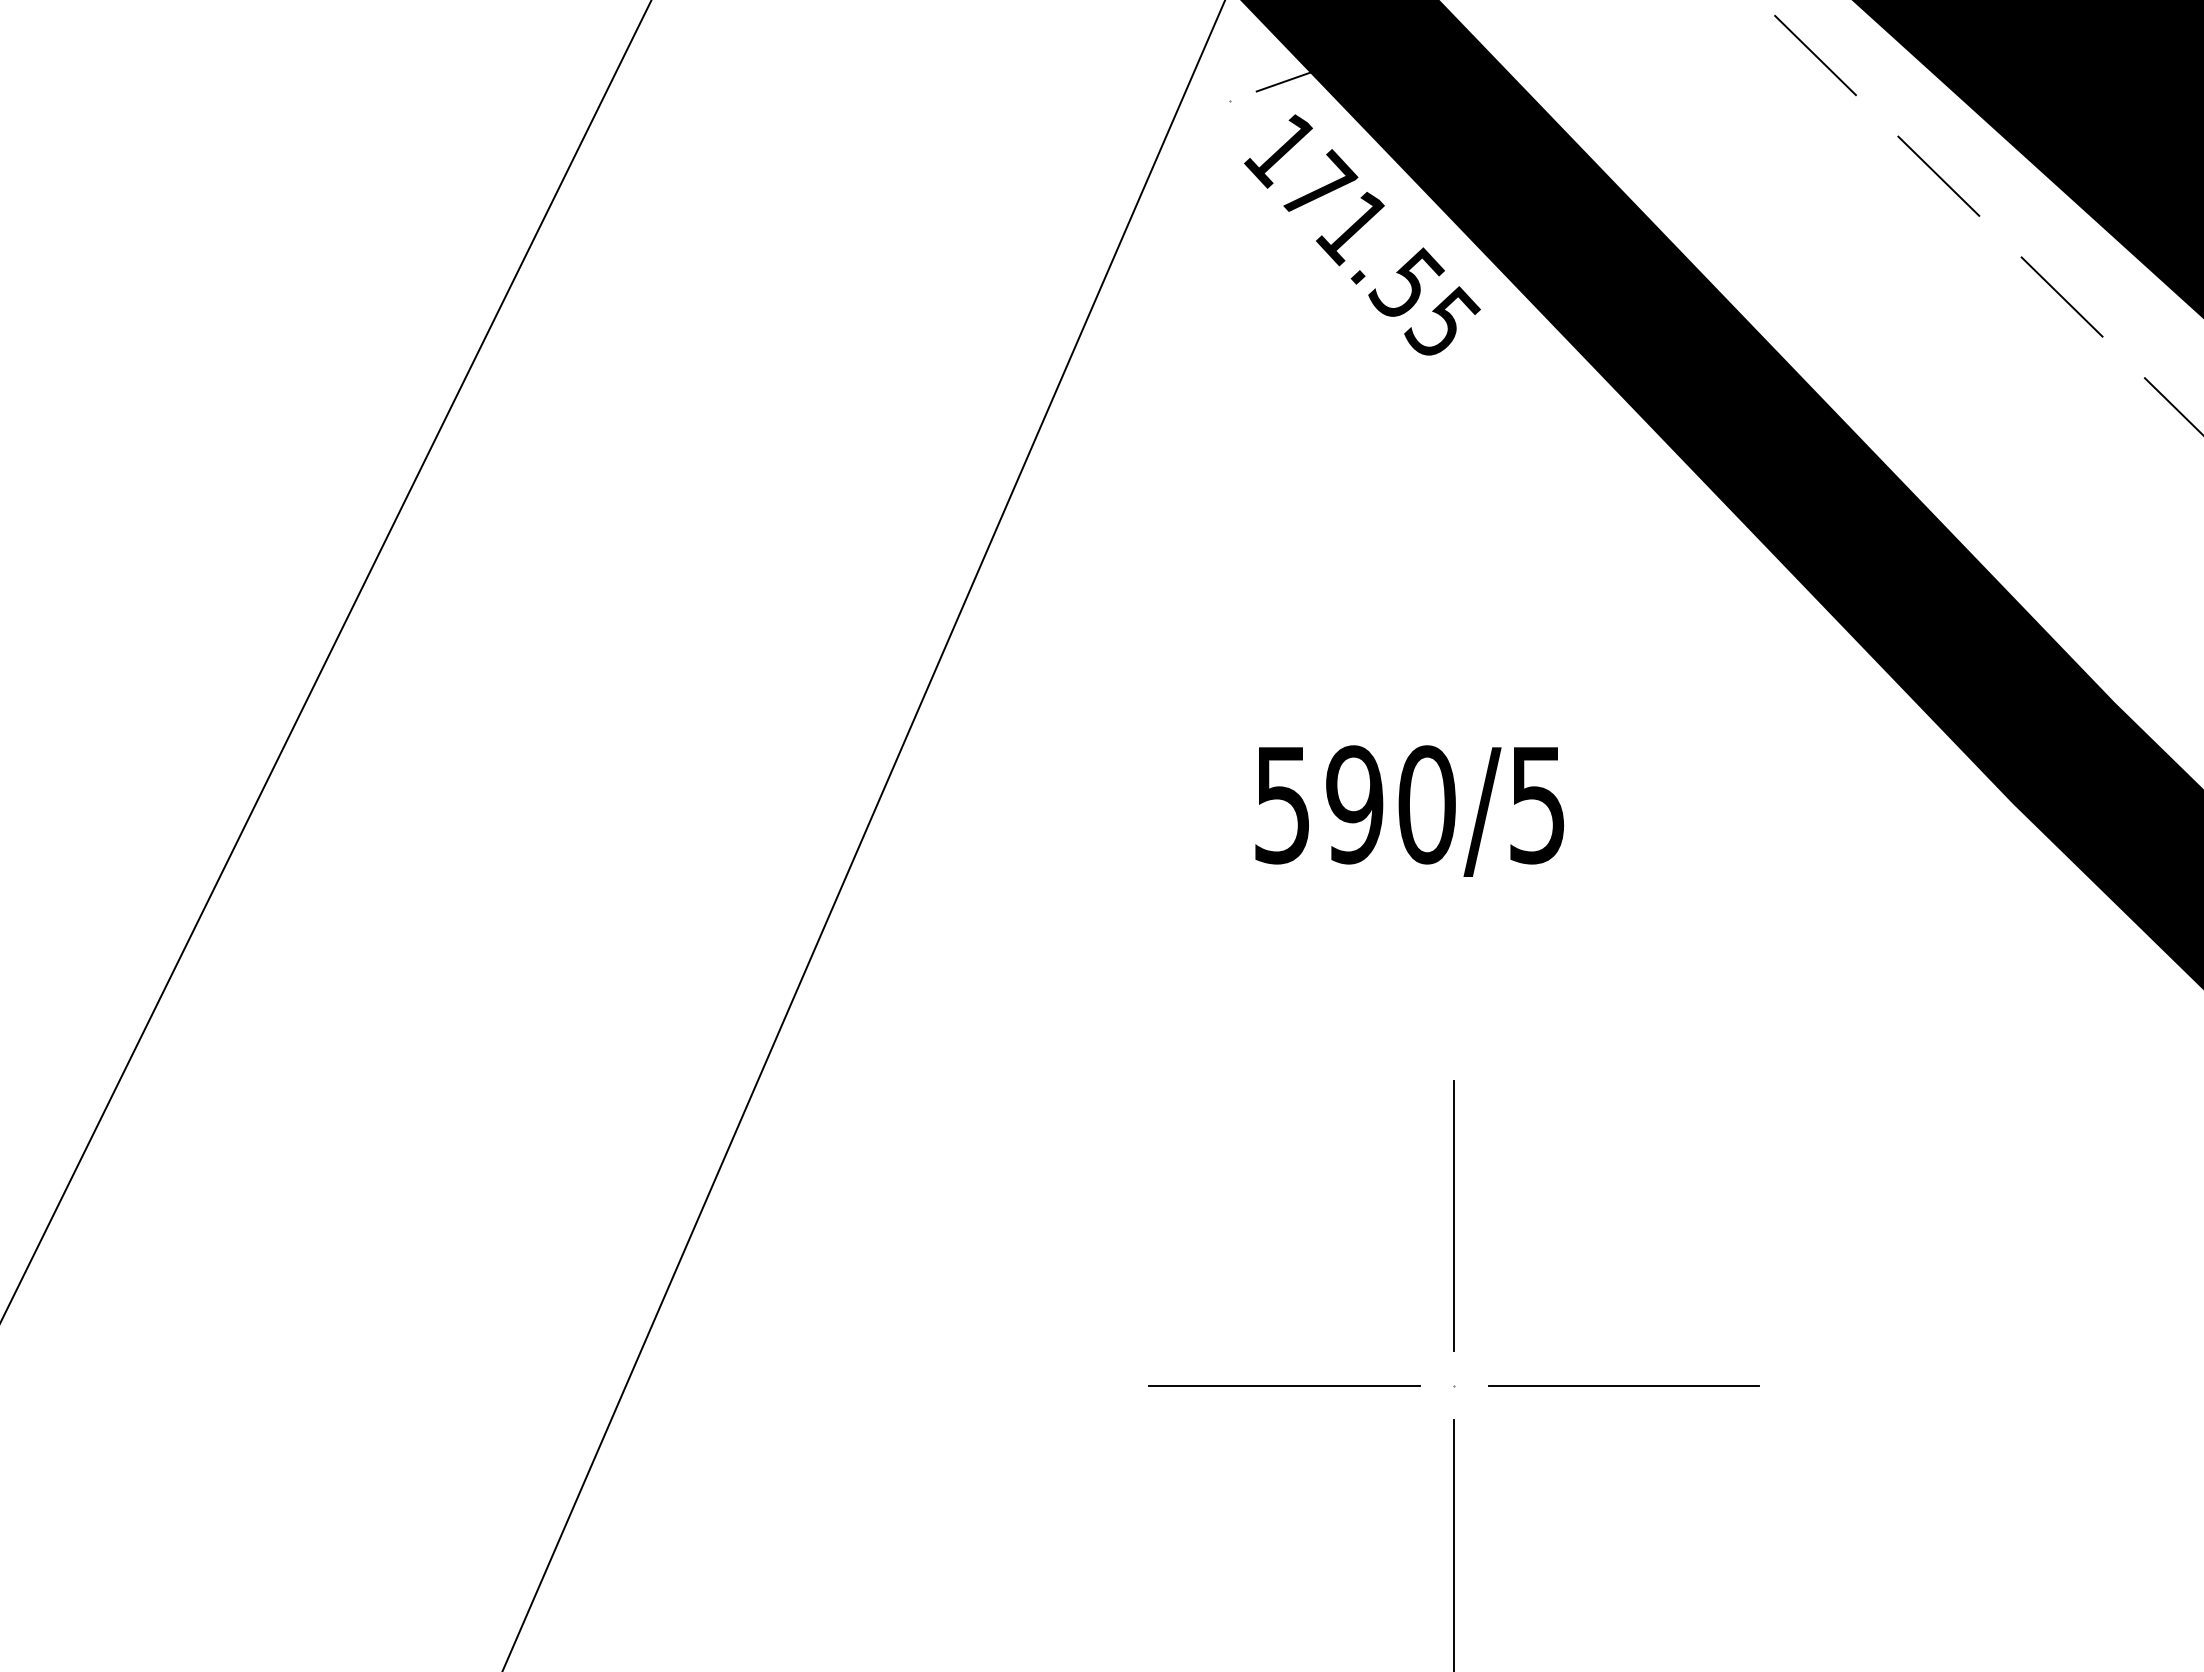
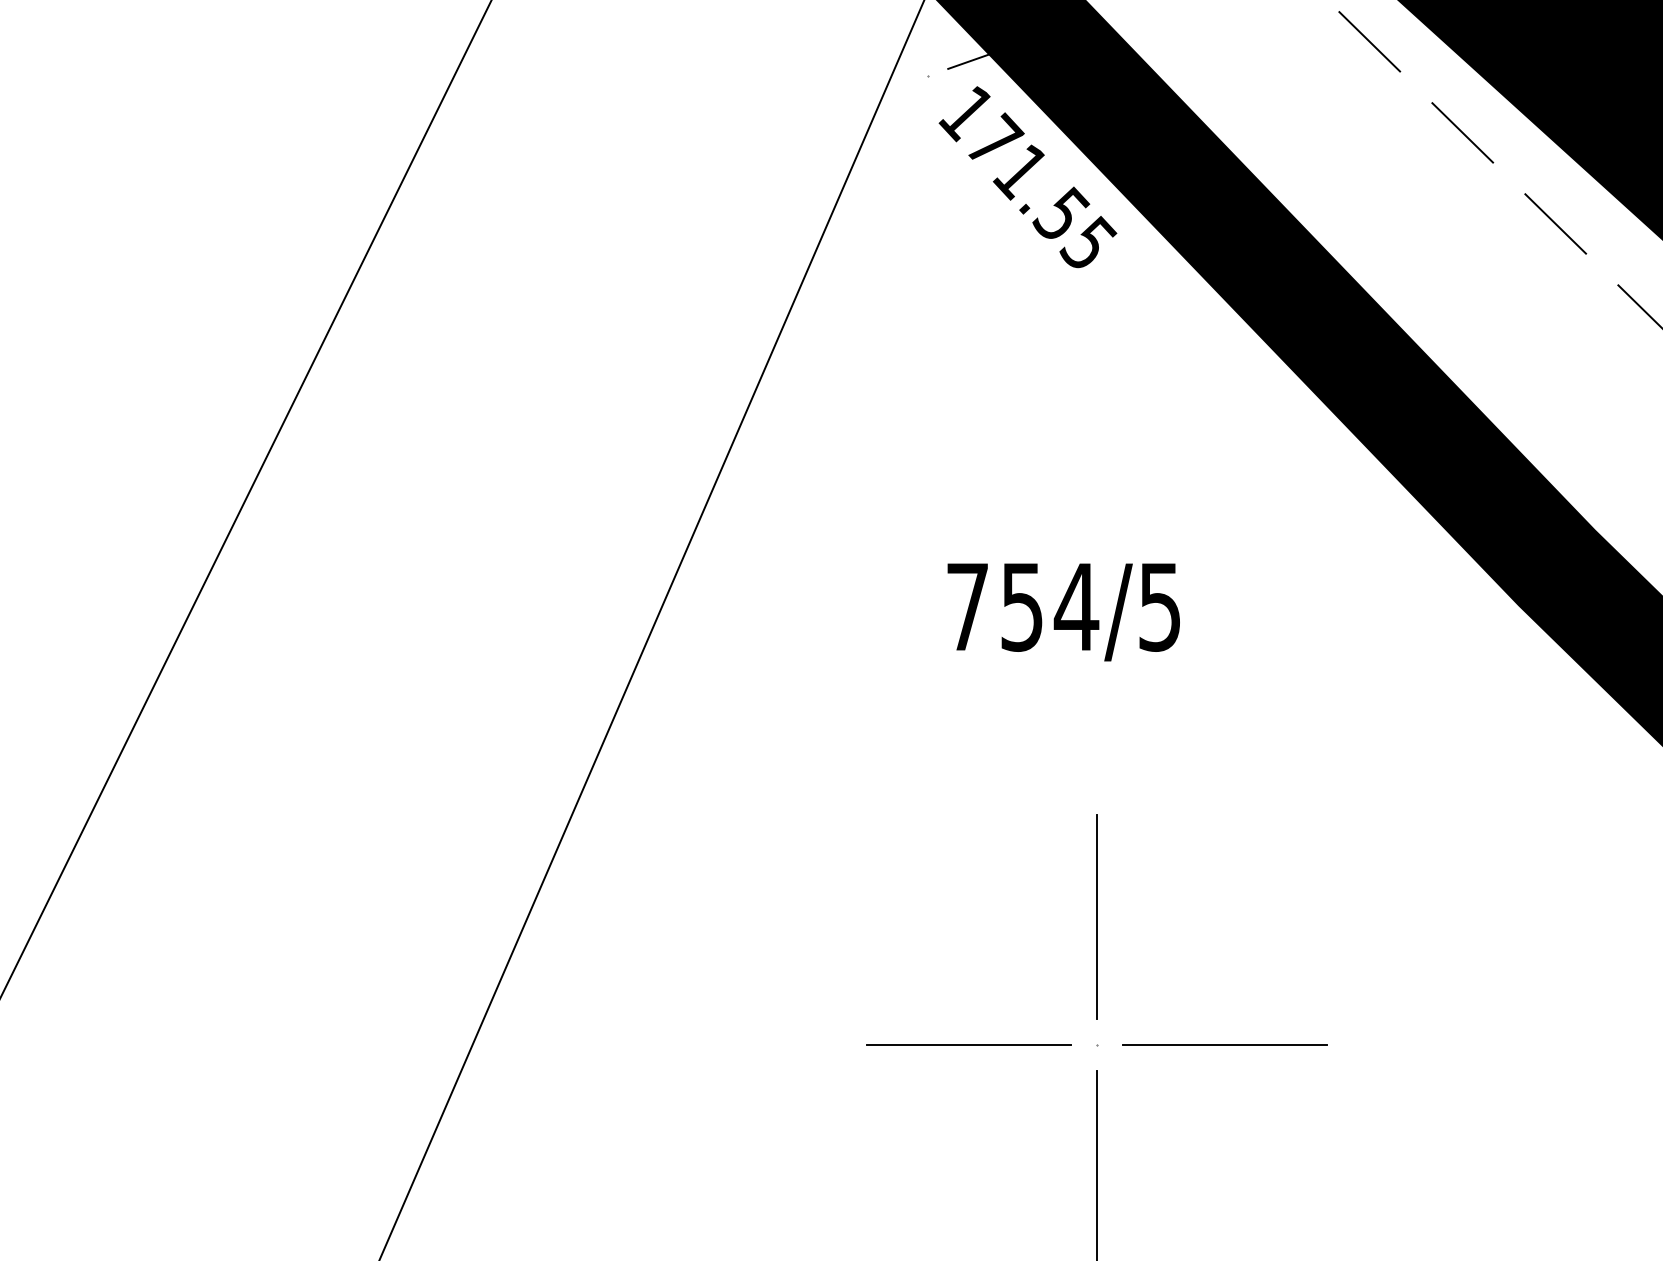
text: (1355, 804) -> (1022, 606), 590/5 -> 754/5

